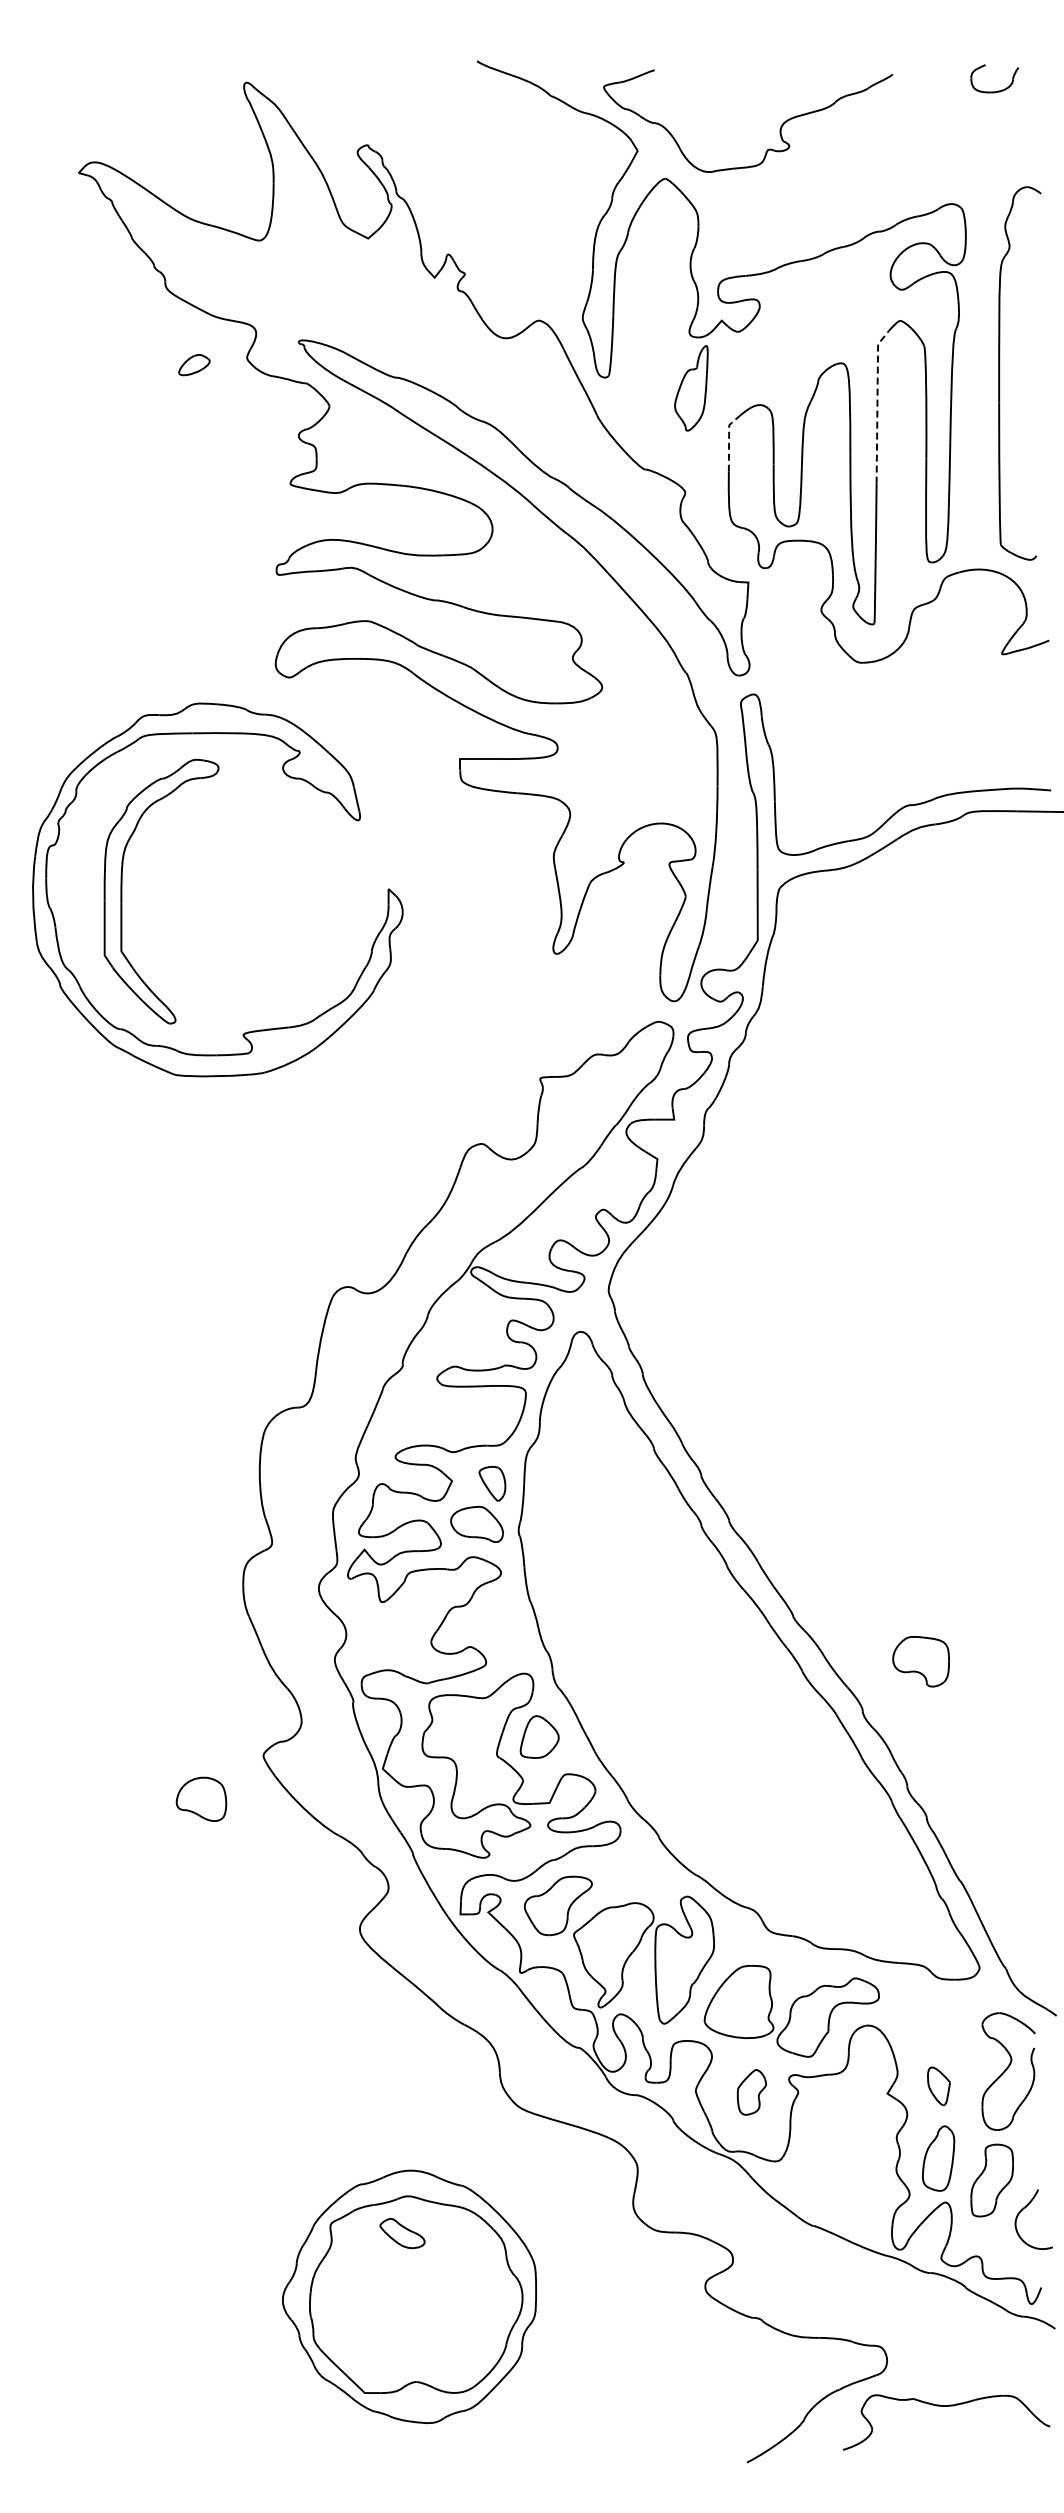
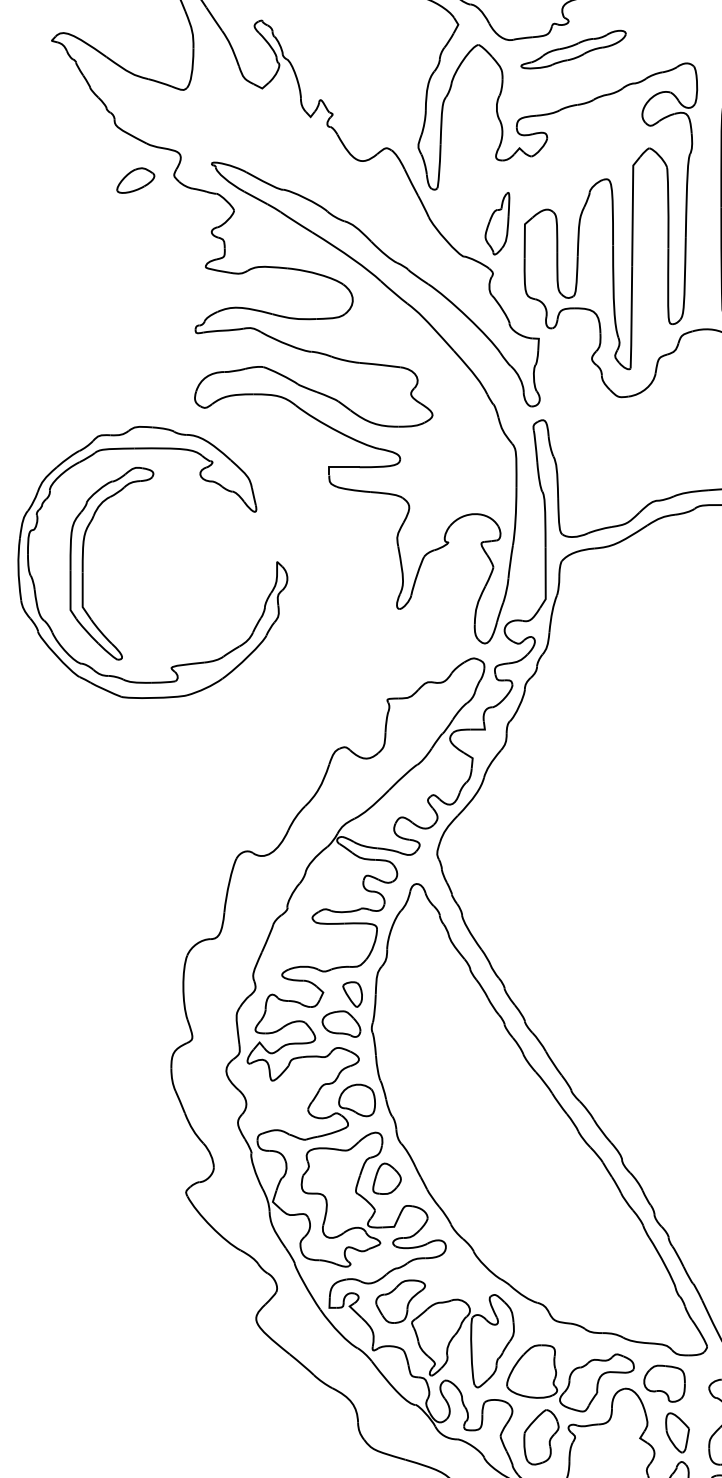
part: (795, 184) -> (573, 49), added
part: (194, 364) -> (135, 180), size x1.67
part: (691, 388) -> (497, 223), moved
line: (877, 405) -> (632, 209), dashed -> solid
line: (729, 441) -> (525, 236), dashed -> solid
part: (920, 1661) -> (664, 1383), moved
part: (201, 1798) -> (357, 1099), moved
part: (938, 2086) -> (677, 1433), size x1.43
part: (751, 2092) -> (541, 1437), size x1.67

